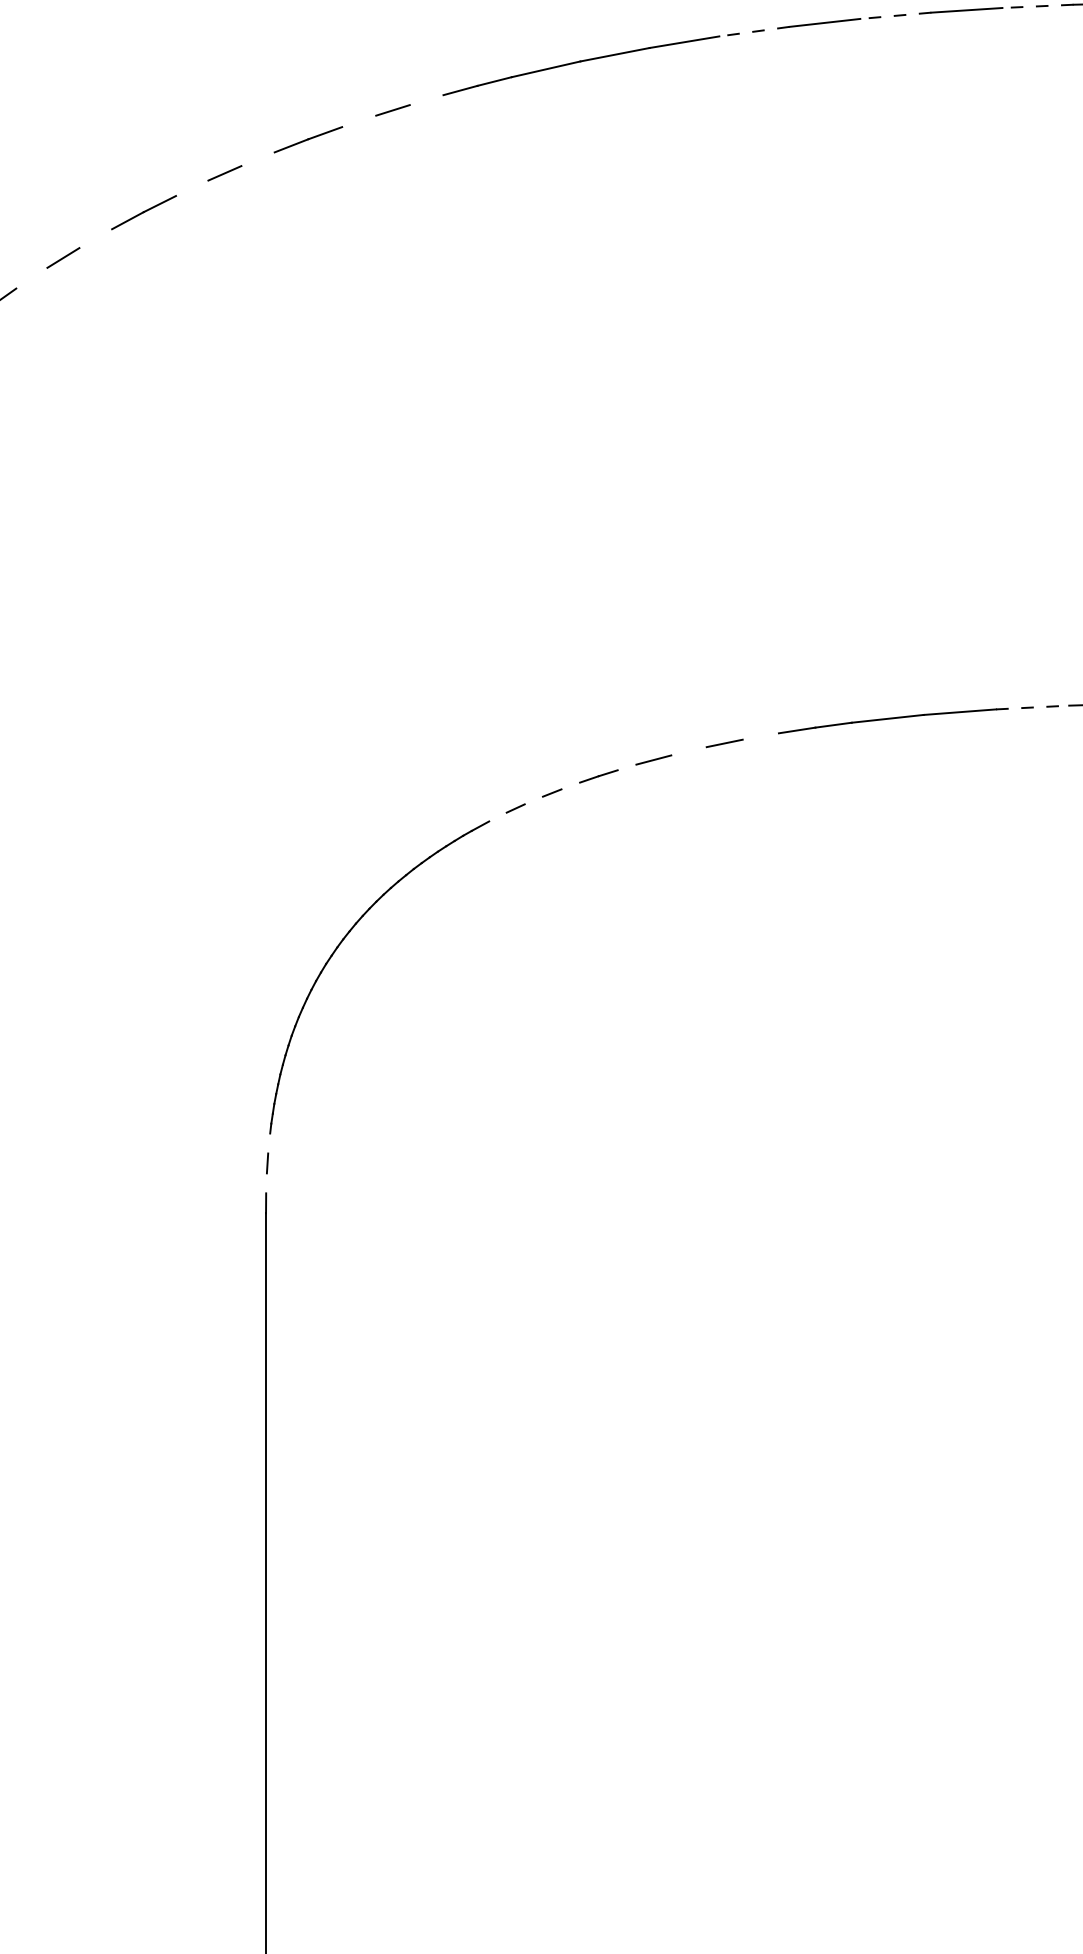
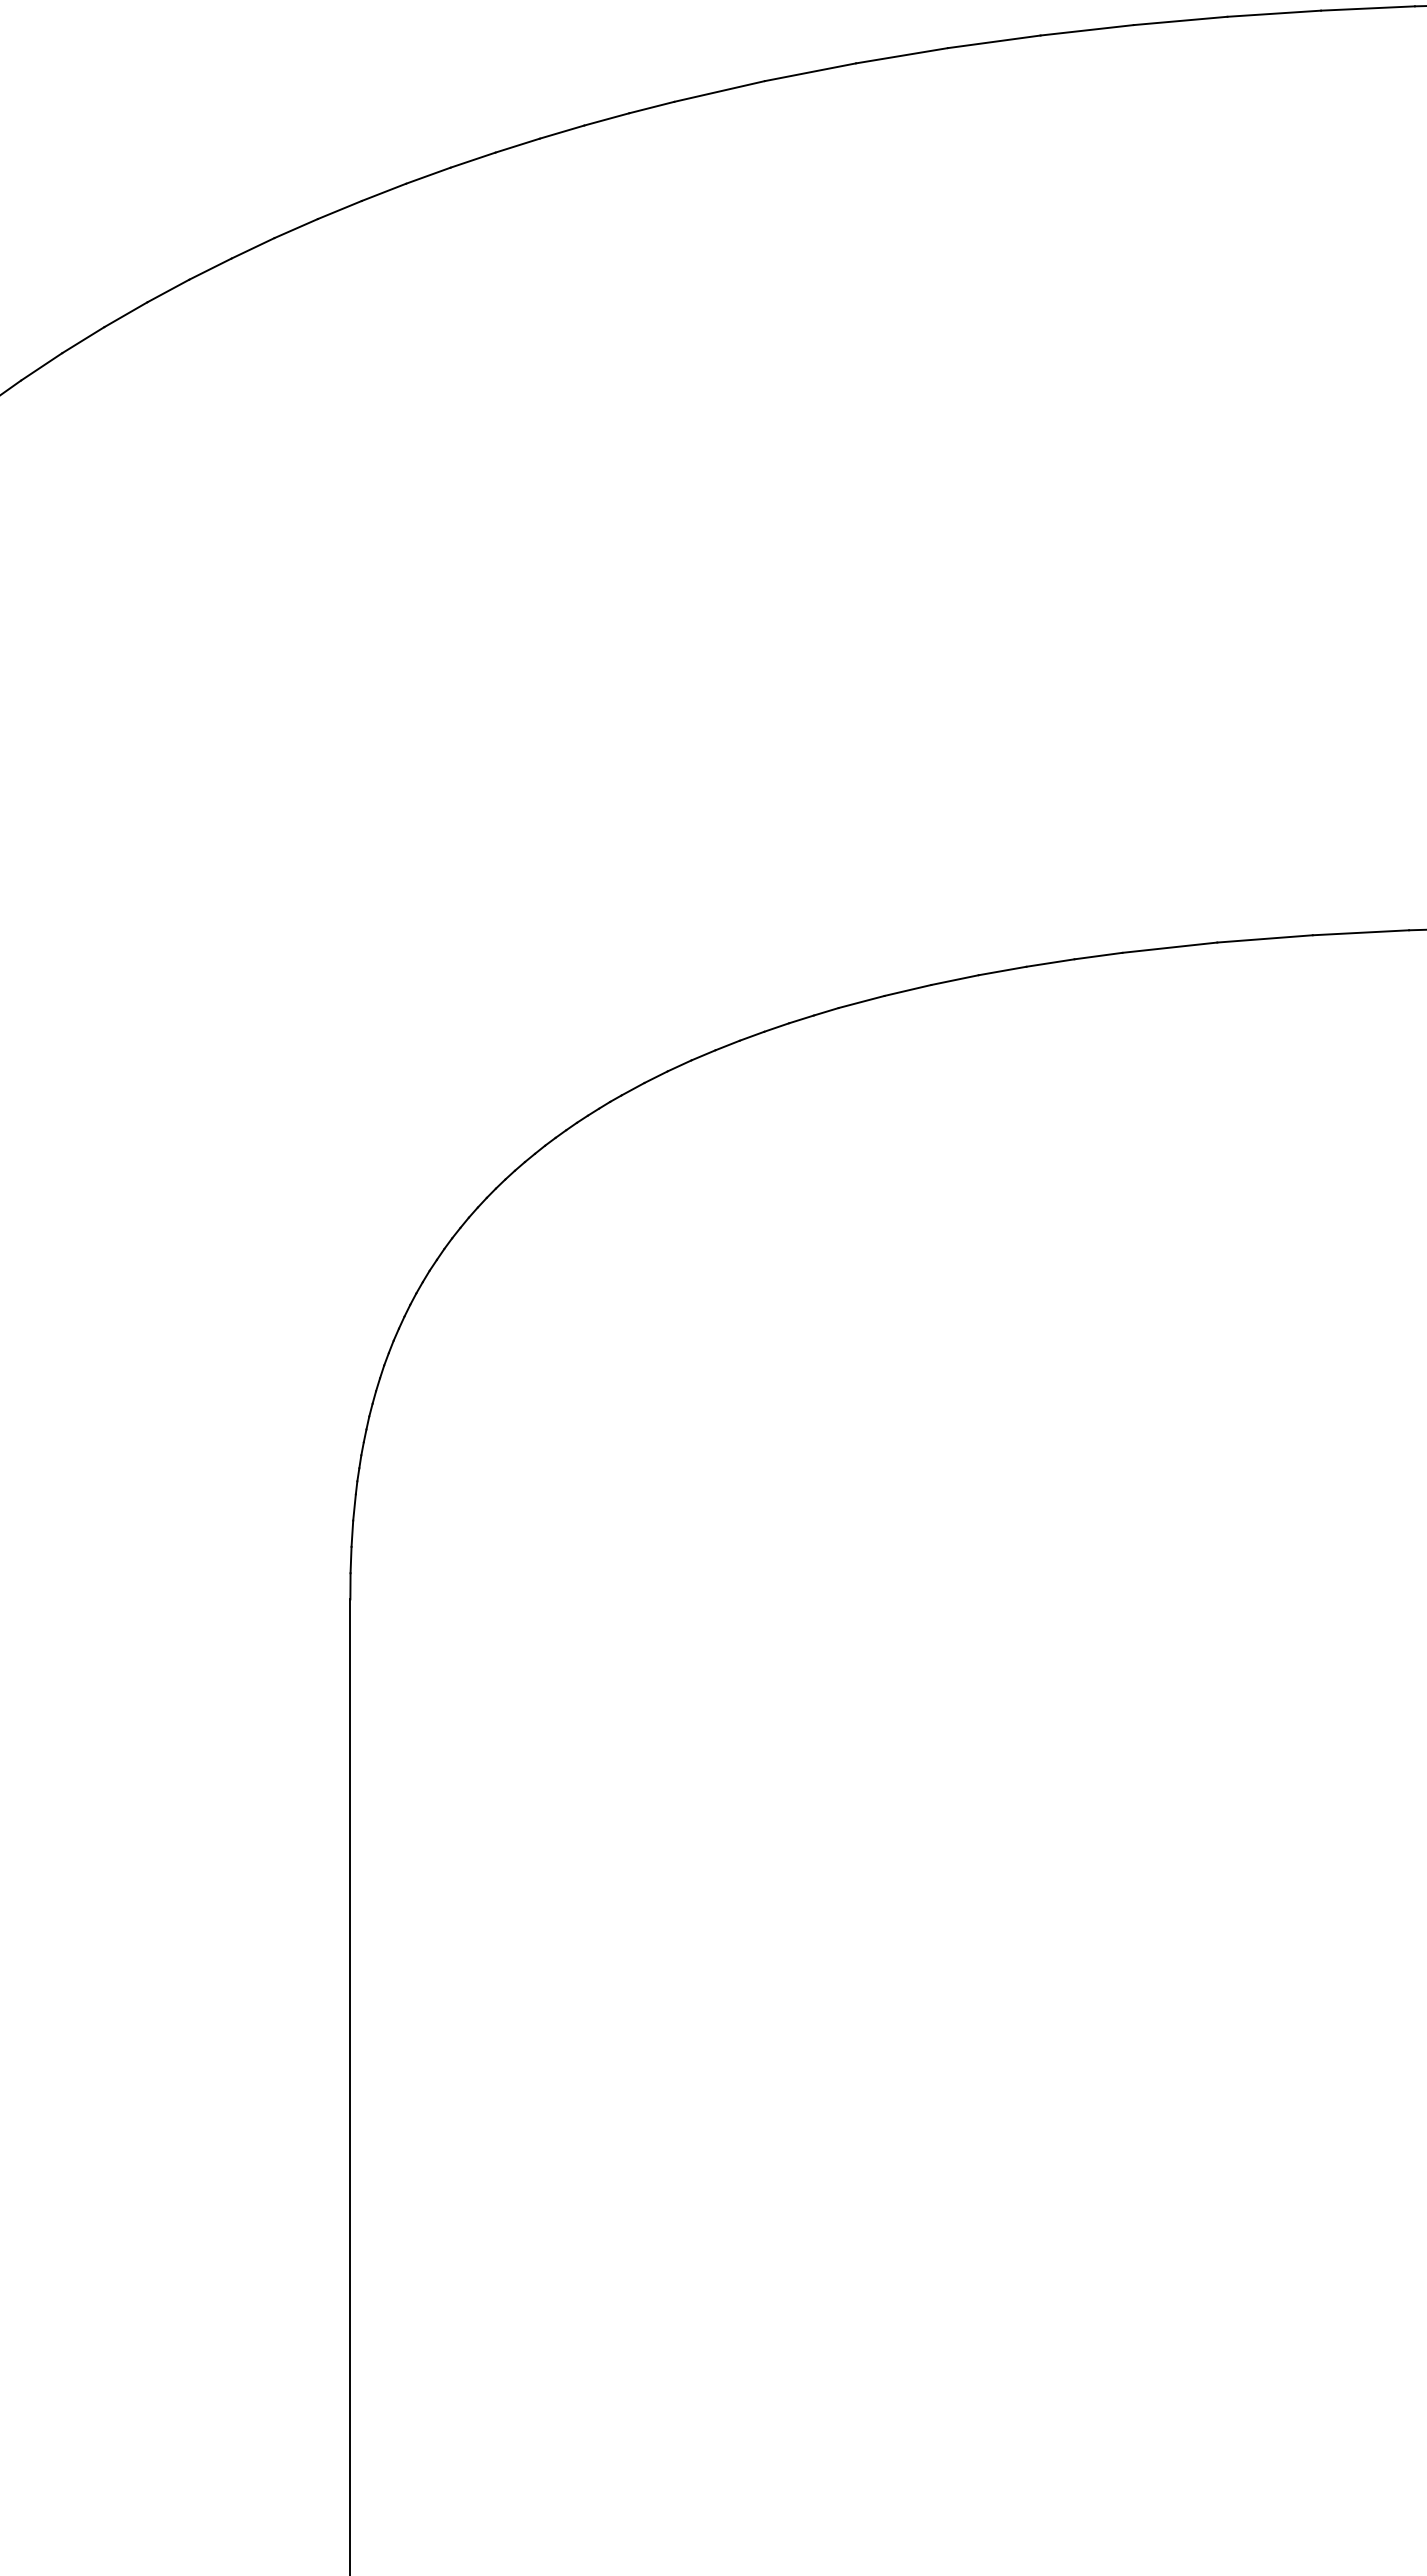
line: (1038, 6) -> (1368, 8), dashed -> solid
line: (895, 15) -> (1180, 20), dashed -> solid
line: (754, 31) -> (994, 41), dashed -> solid
line: (426, 99) -> (561, 131), added
line: (358, 120) -> (472, 159), added
line: (257, 158) -> (339, 209), added
line: (191, 188) -> (252, 248), added
line: (95, 238) -> (125, 314), added
line: (31, 277) -> (41, 366), added
line: (1033, 707) -> (1361, 932), dashed -> solid
line: (760, 736) -> (1002, 970), added
line: (688, 751) -> (907, 990), added
line: (626, 767) -> (825, 1011), added
line: (570, 785) -> (751, 1035), added
line: (533, 800) -> (703, 1055), added
line: (497, 816) -> (655, 1076), added
line: (269, 1143) -> (354, 1507), added
line: (266, 1182) -> (350, 1559), added

